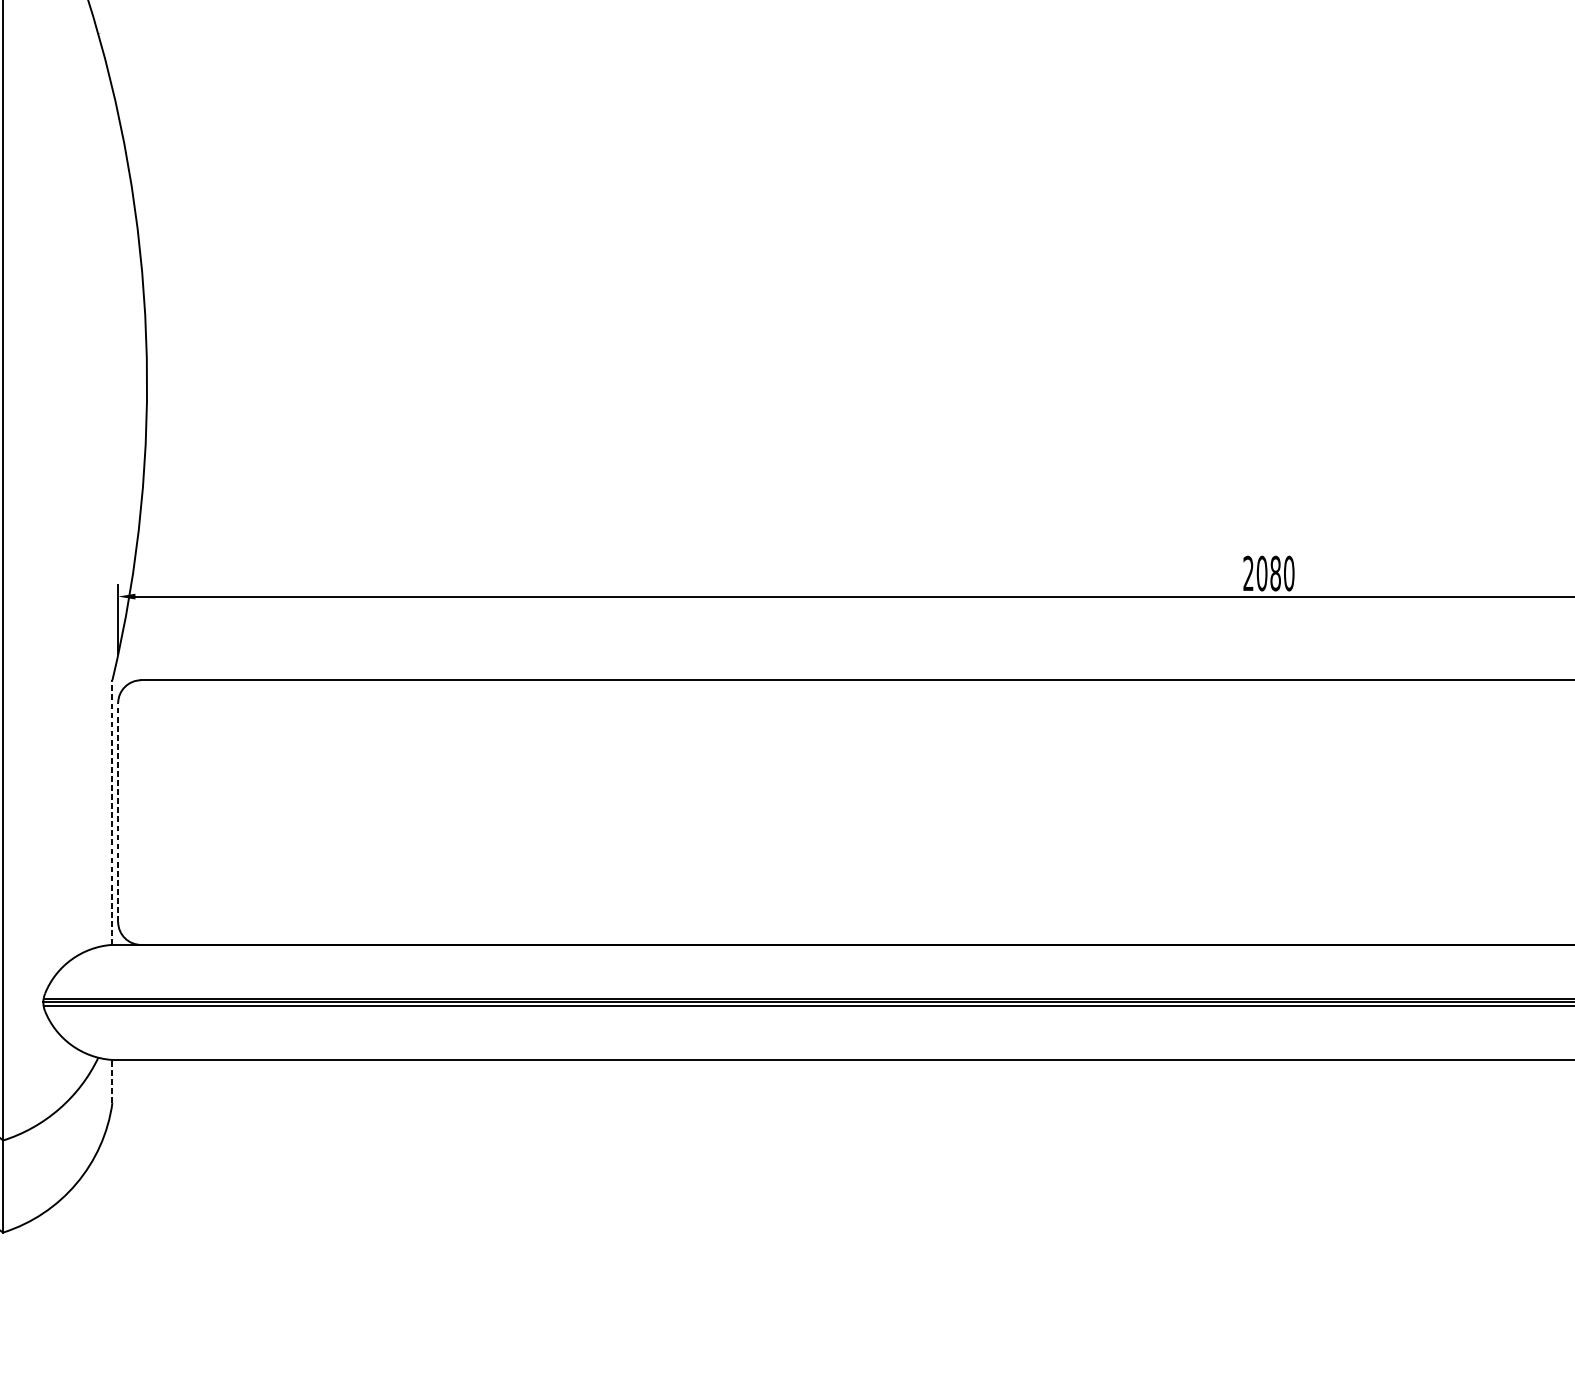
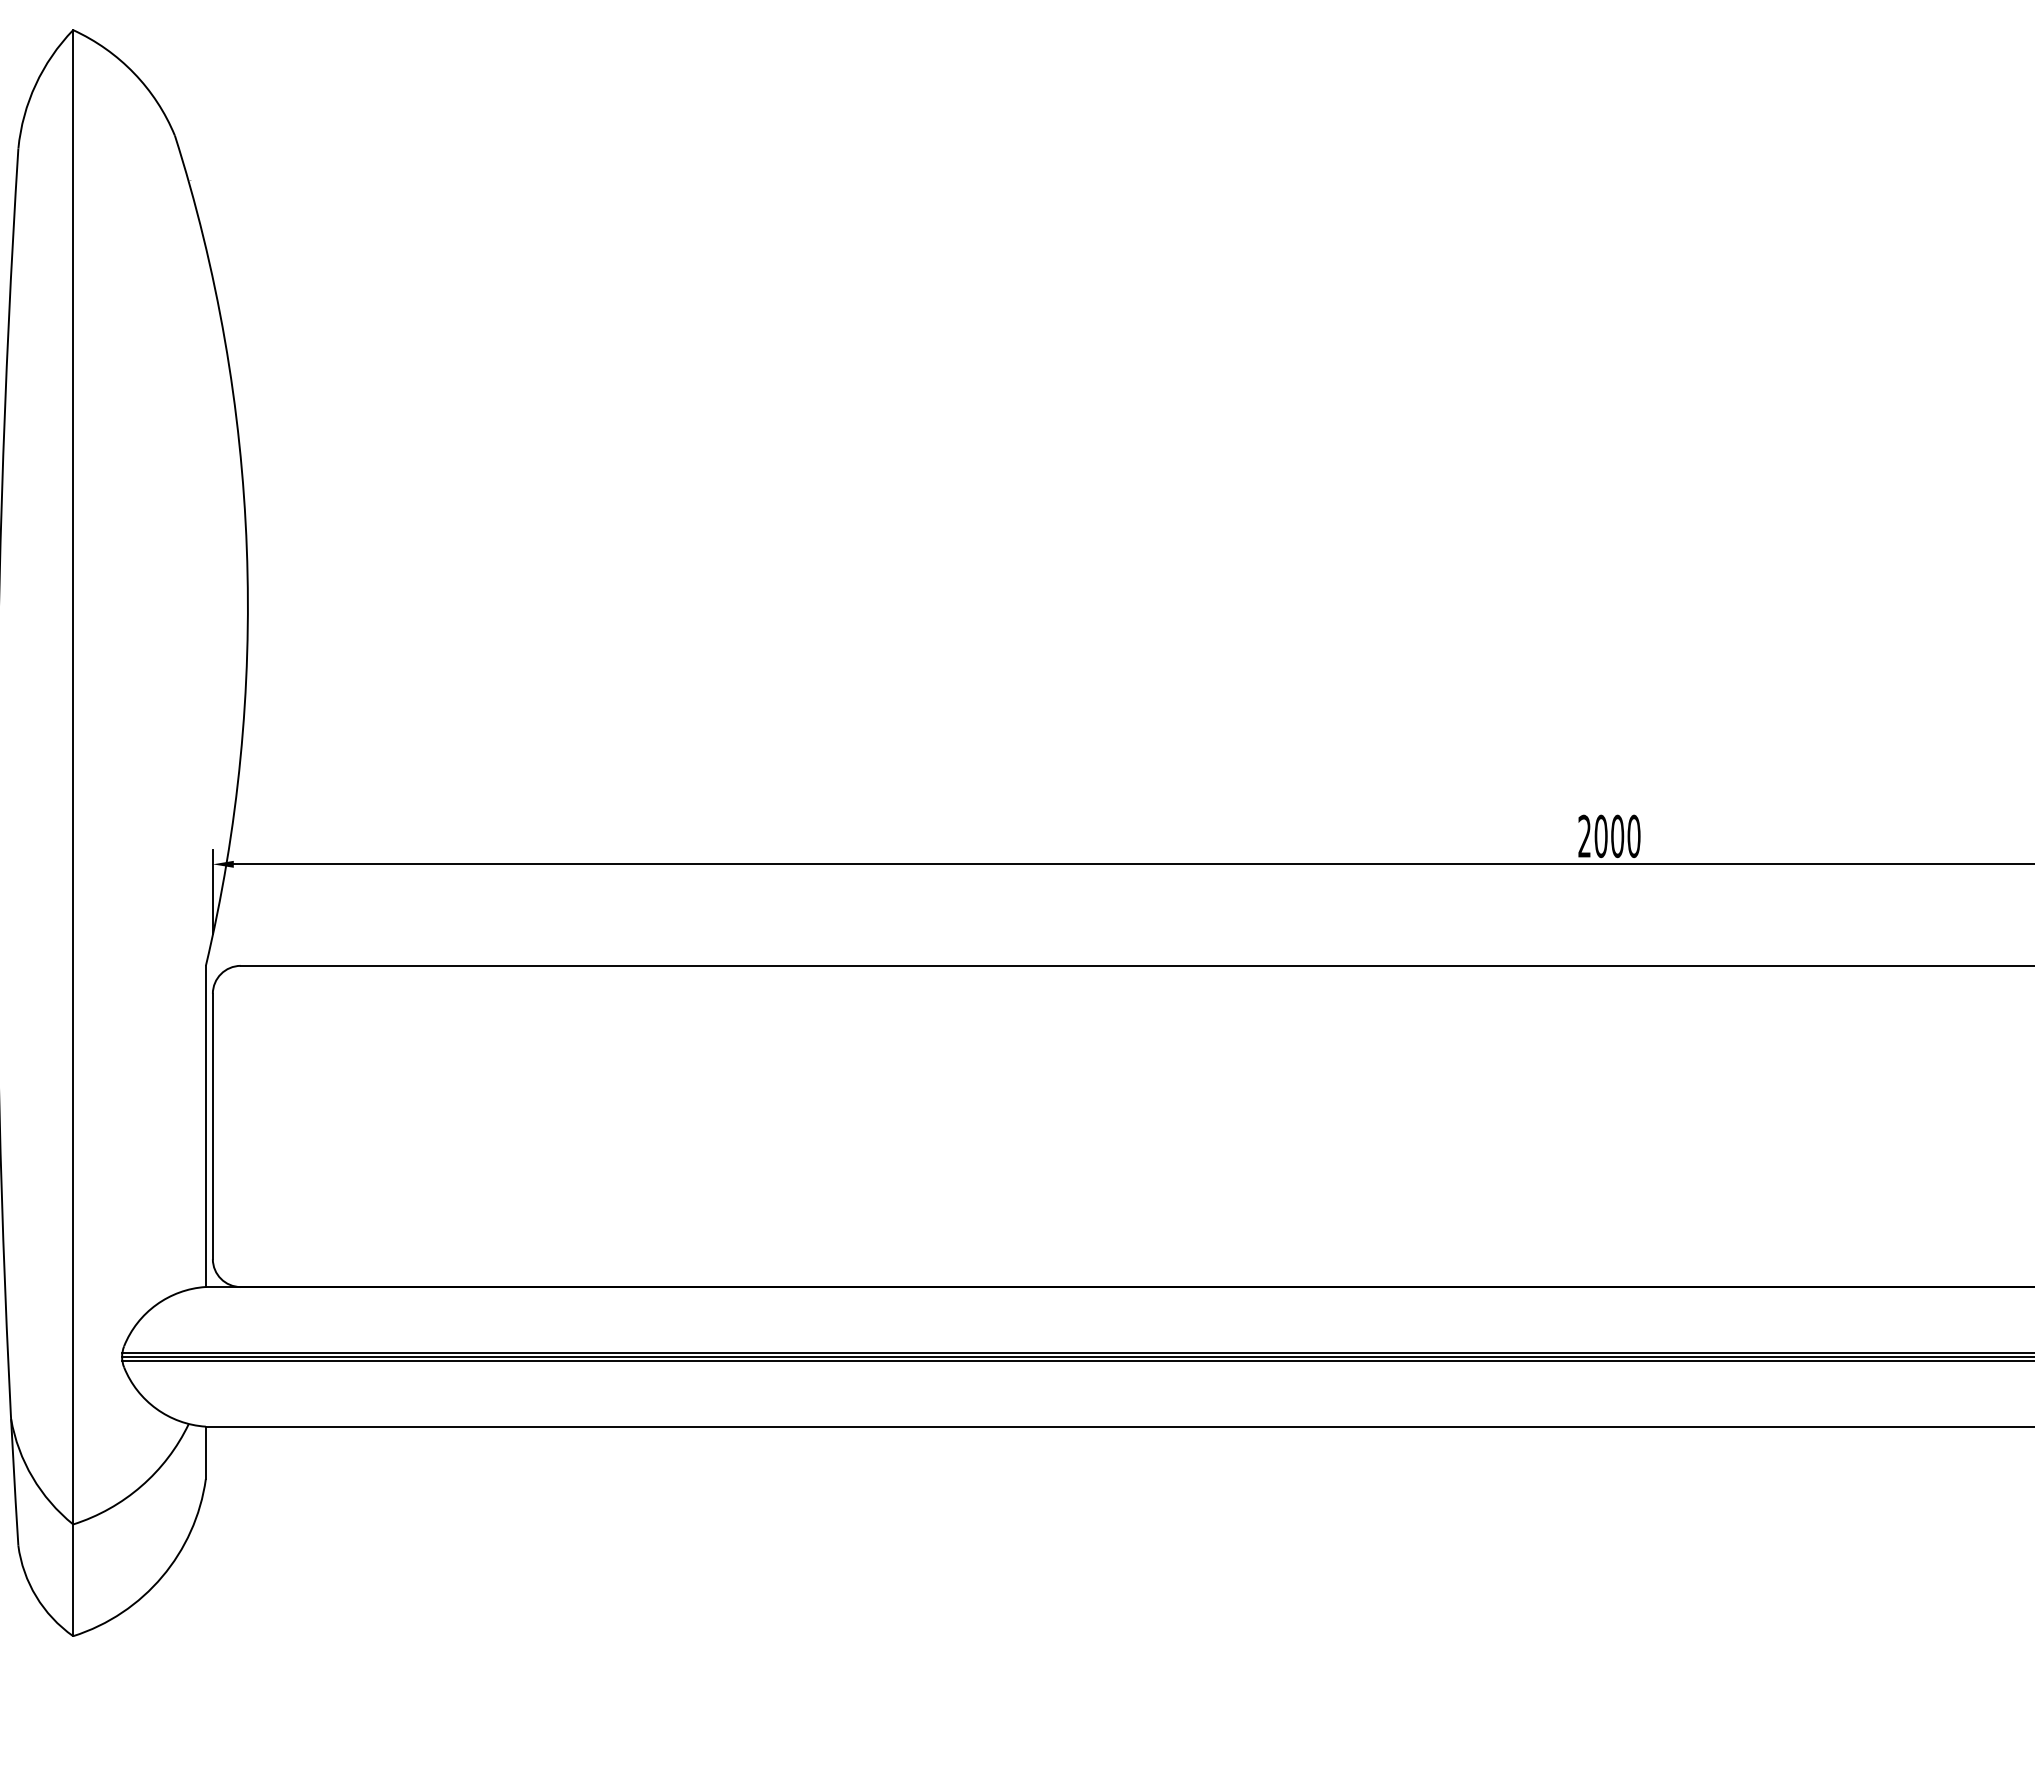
text: (1275, 573) -> (1617, 836), 2080 -> 2000
line: (112, 812) -> (205, 1126), dashed -> solid
line: (117, 812) -> (212, 1126), dashed -> solid
line: (112, 1081) -> (205, 1452), dashed -> solid

